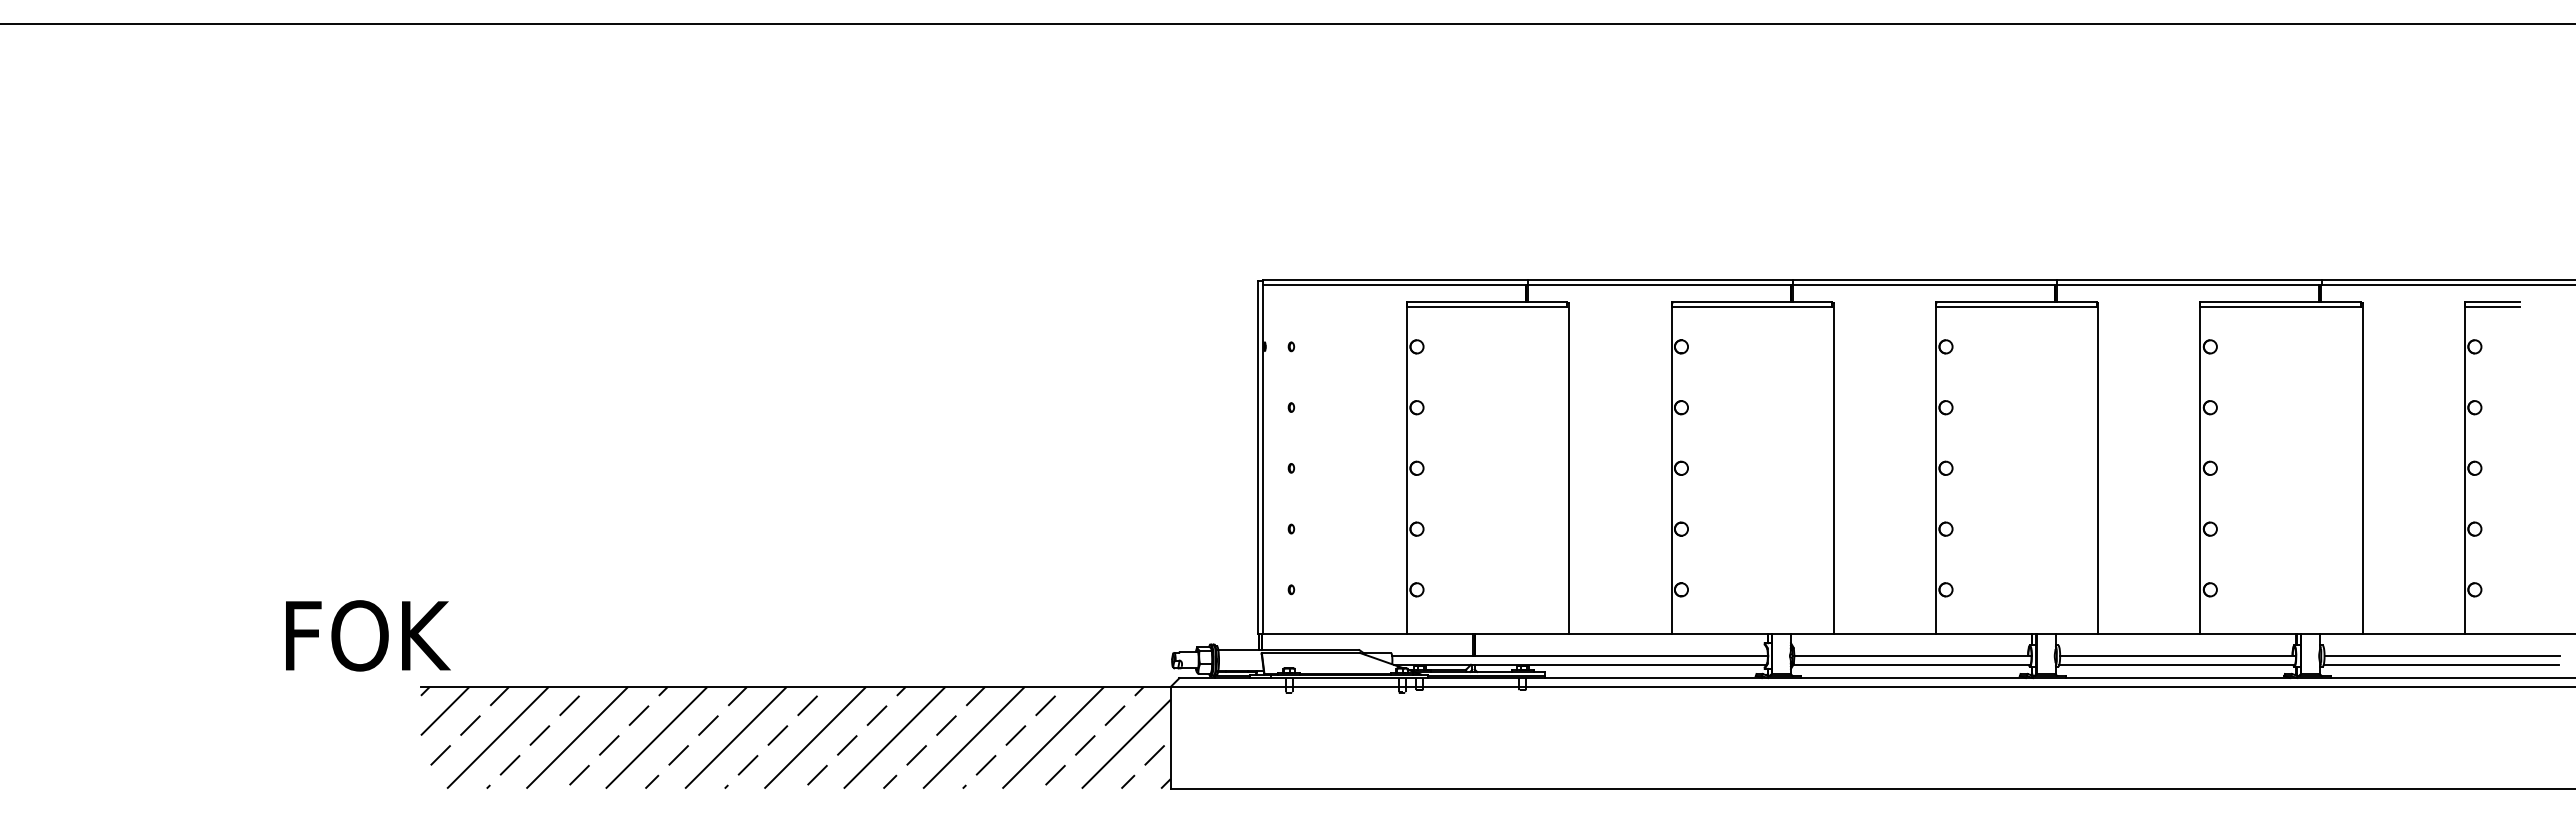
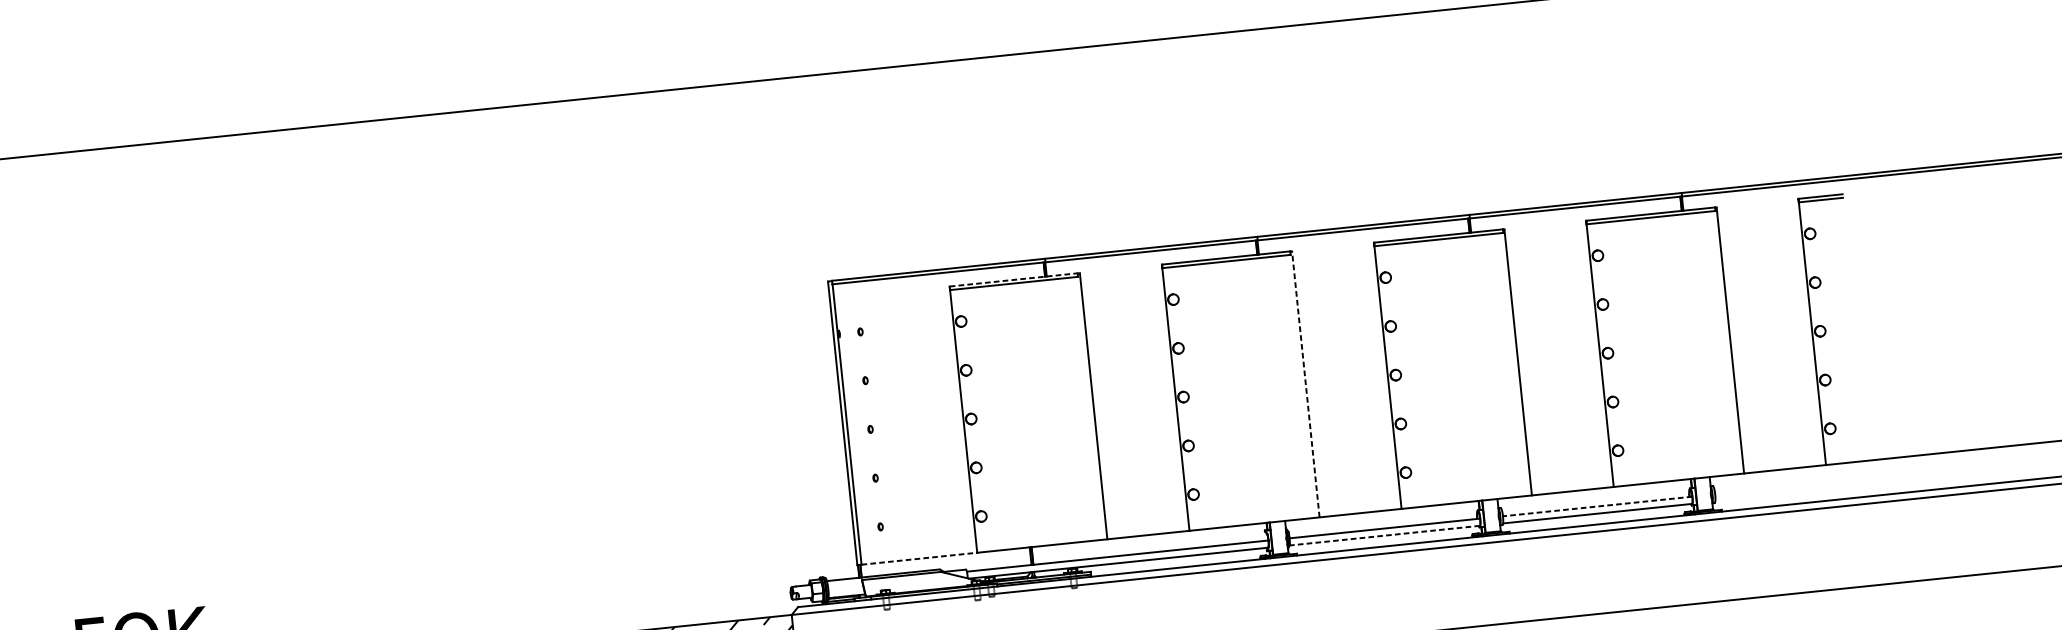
line: (1486, 302) -> (1013, 280), solid -> dashed
line: (1833, 468) -> (1305, 384), solid -> dashed
line: (1335, 633) -> (919, 558), solid -> dashed
line: (2178, 655) -> (1597, 506), solid -> dashed
line: (2442, 655) -> (1809, 484), removed
line: (1911, 664) -> (1384, 535), solid -> dashed
line: (2441, 664) -> (1809, 491), removed

